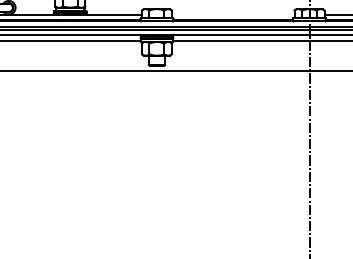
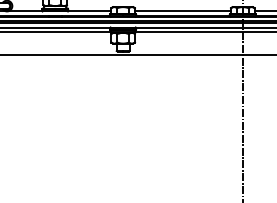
line: (232, 14) -> (182, 11), added

